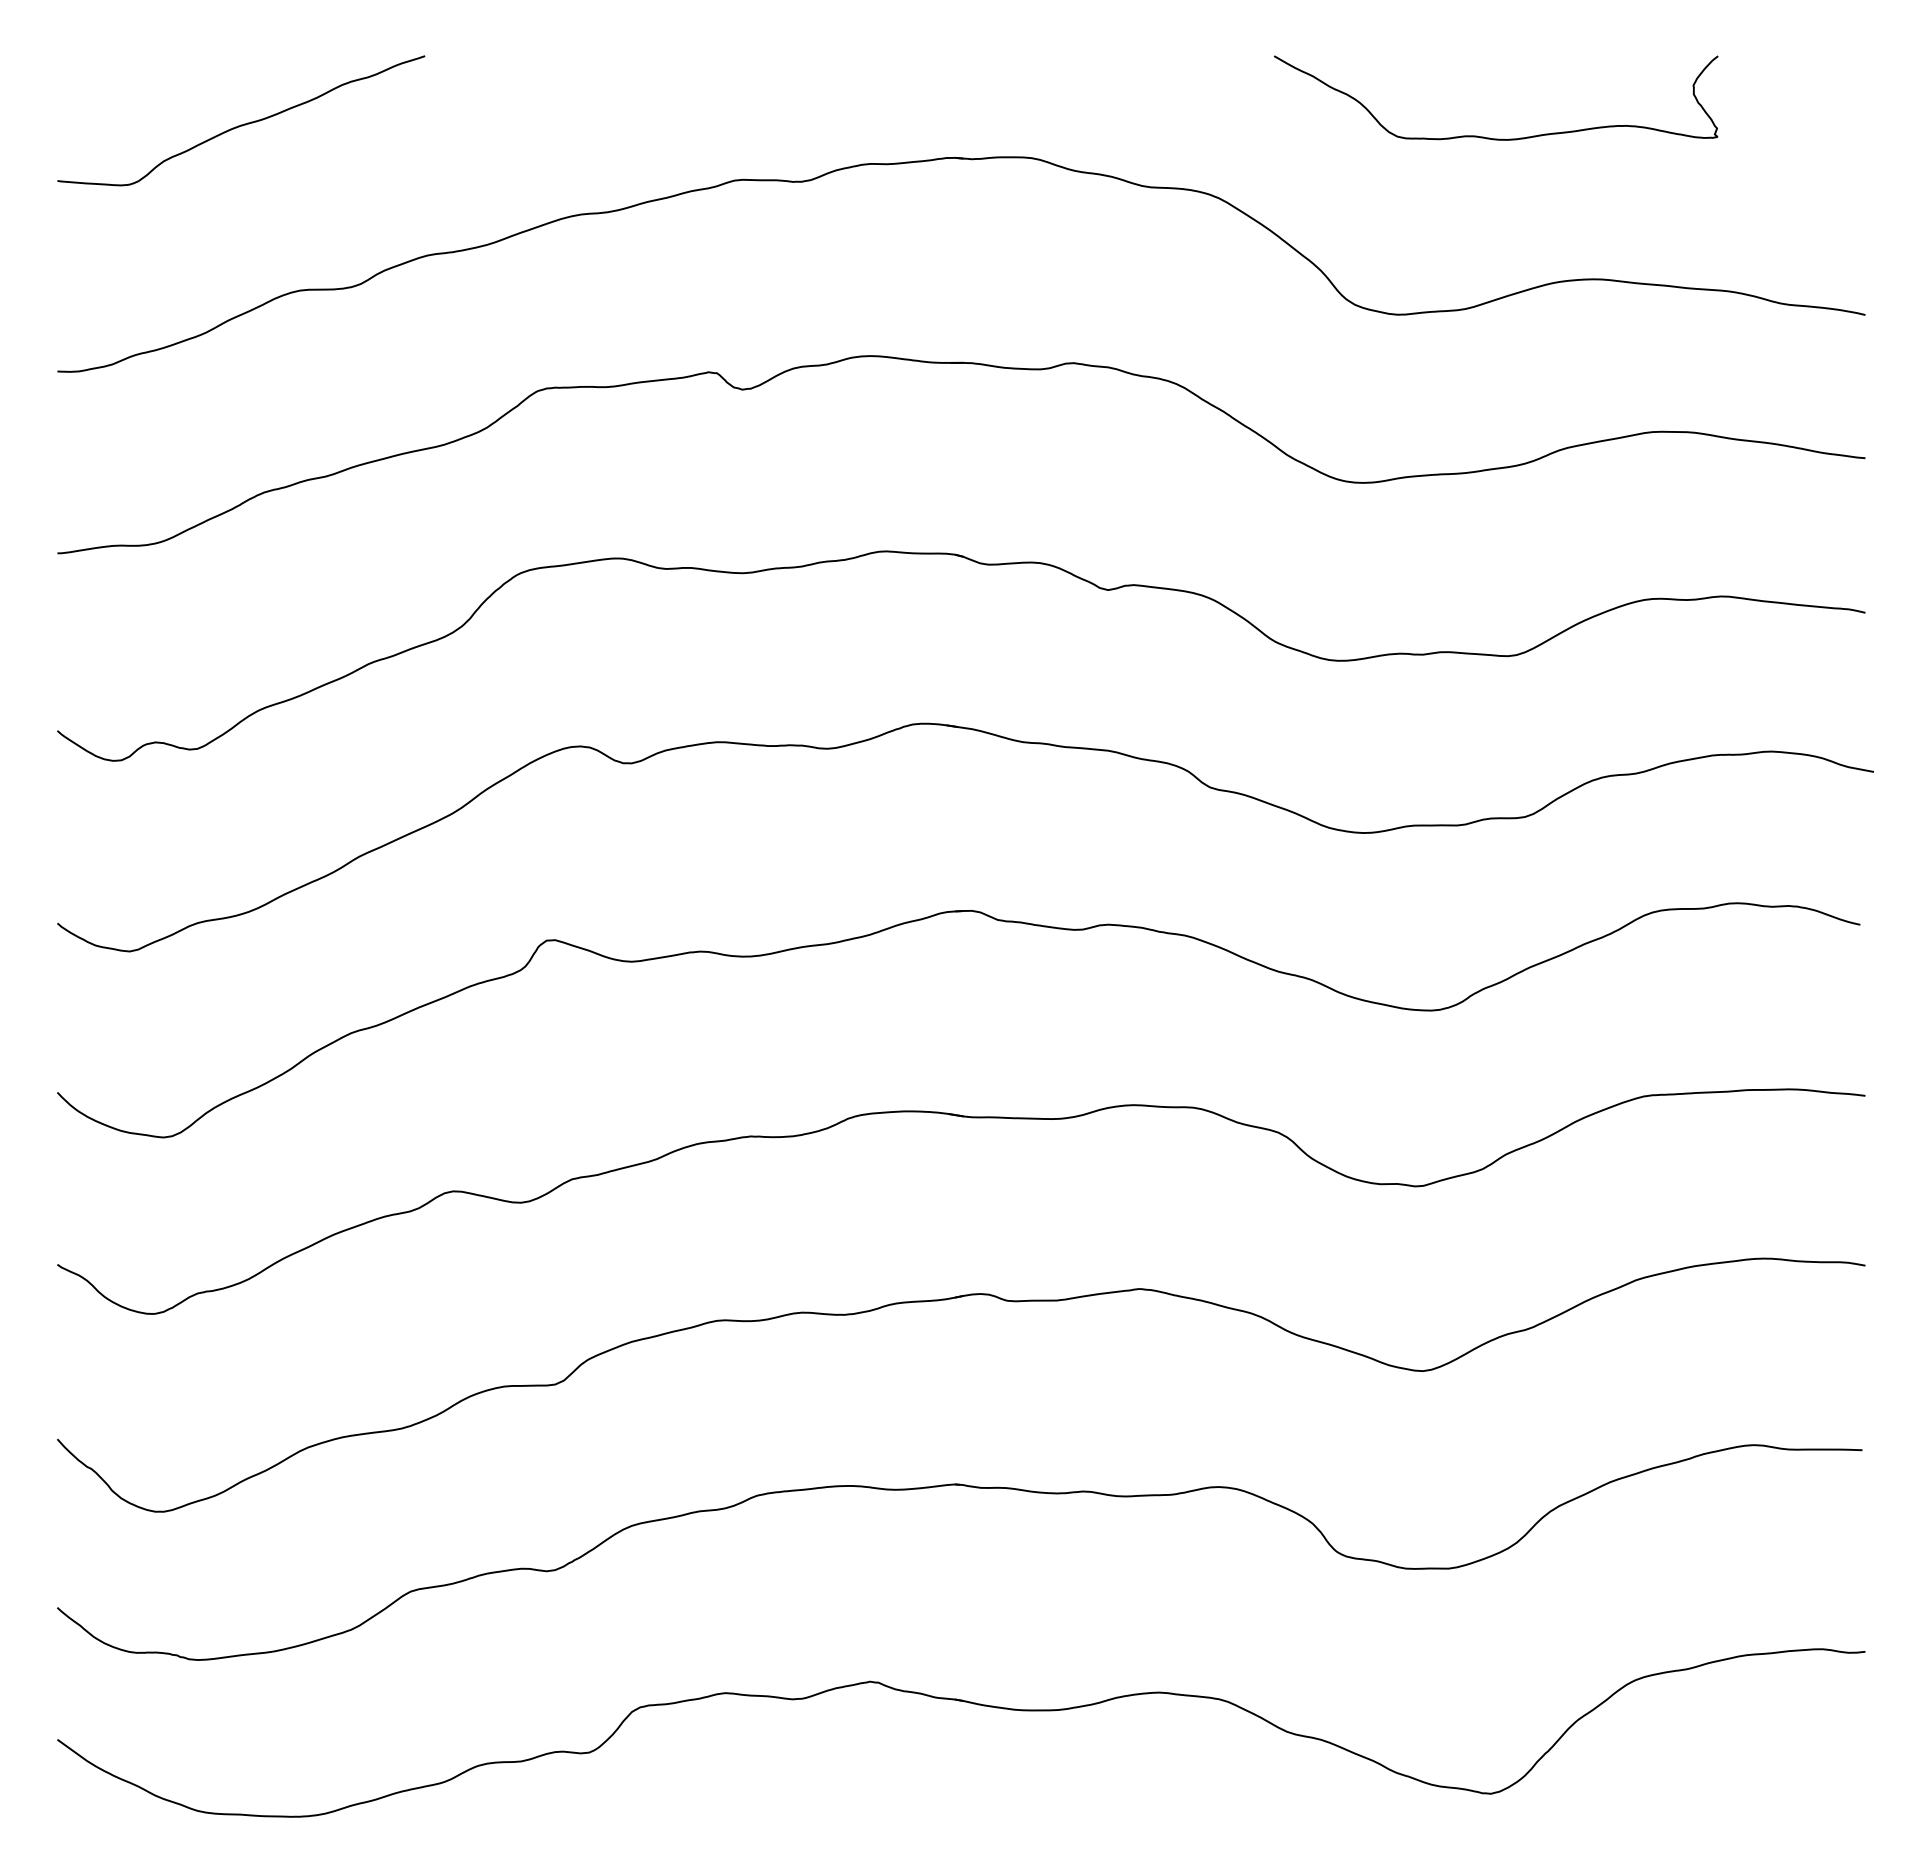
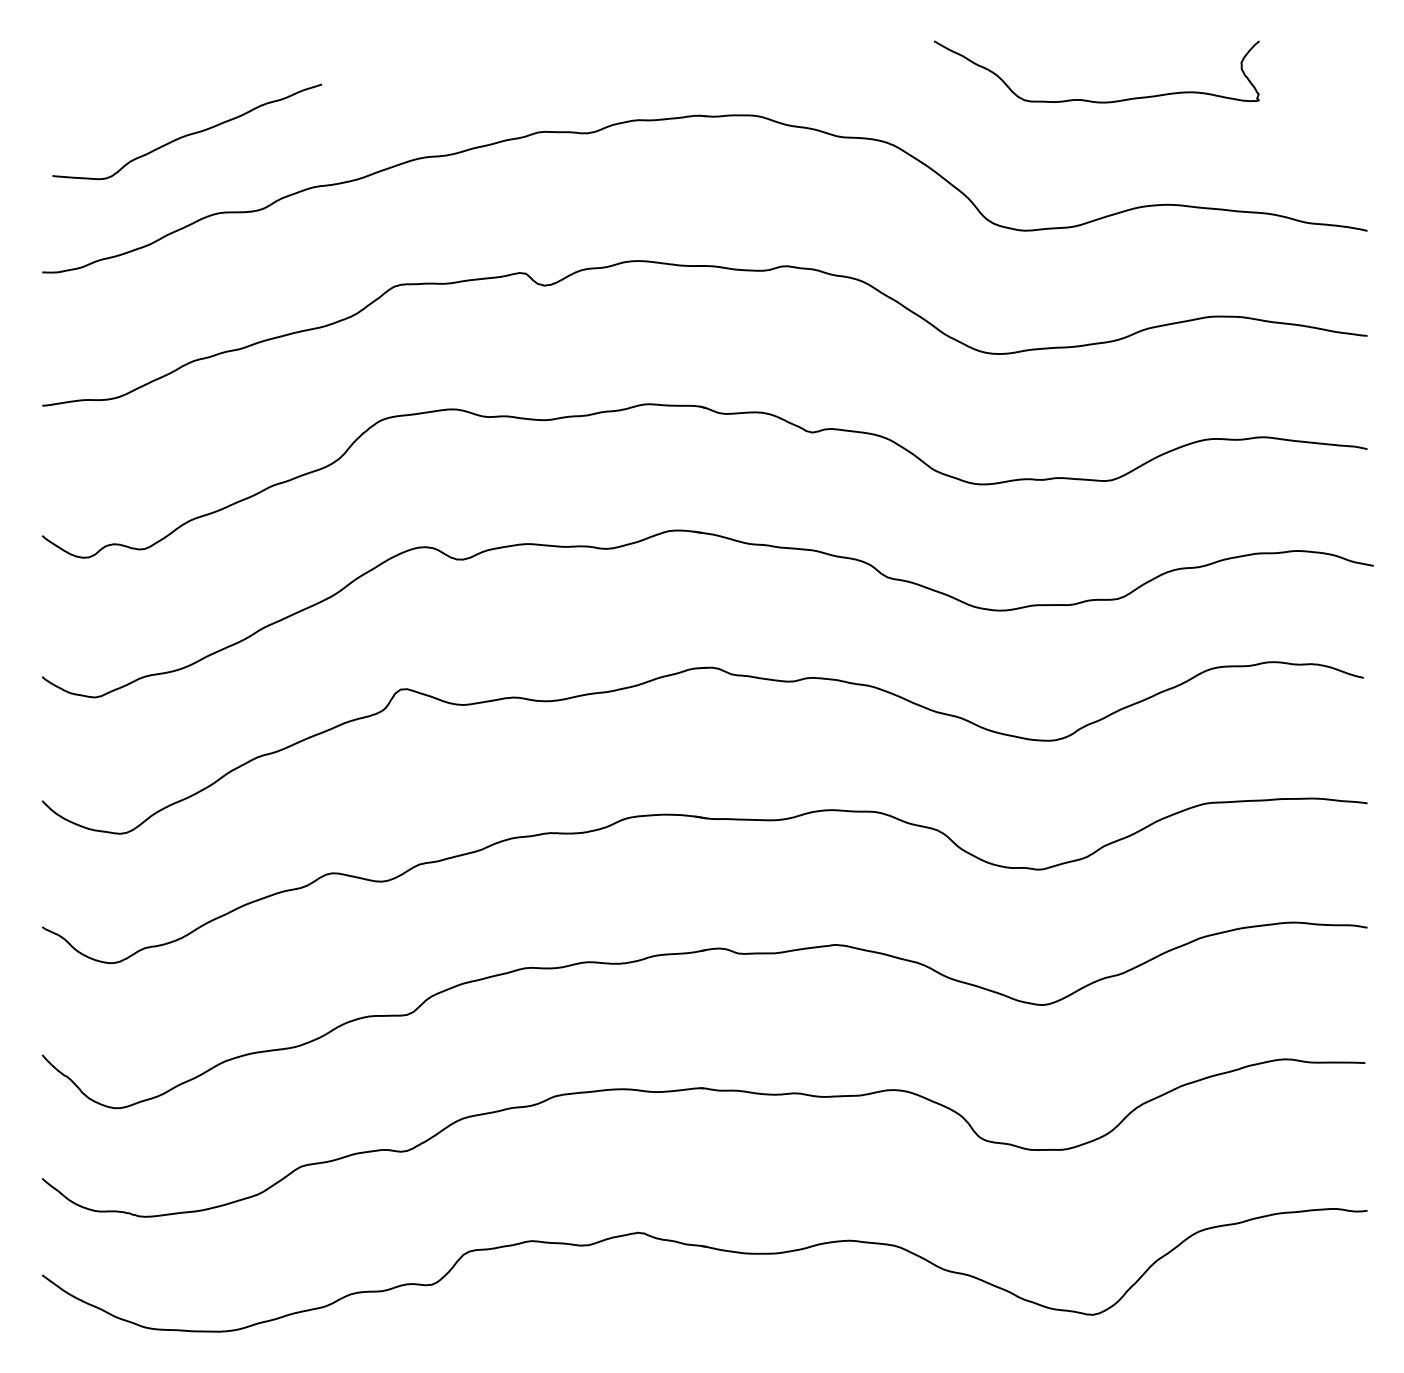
curve: (241, 124) -> (187, 134), moved

